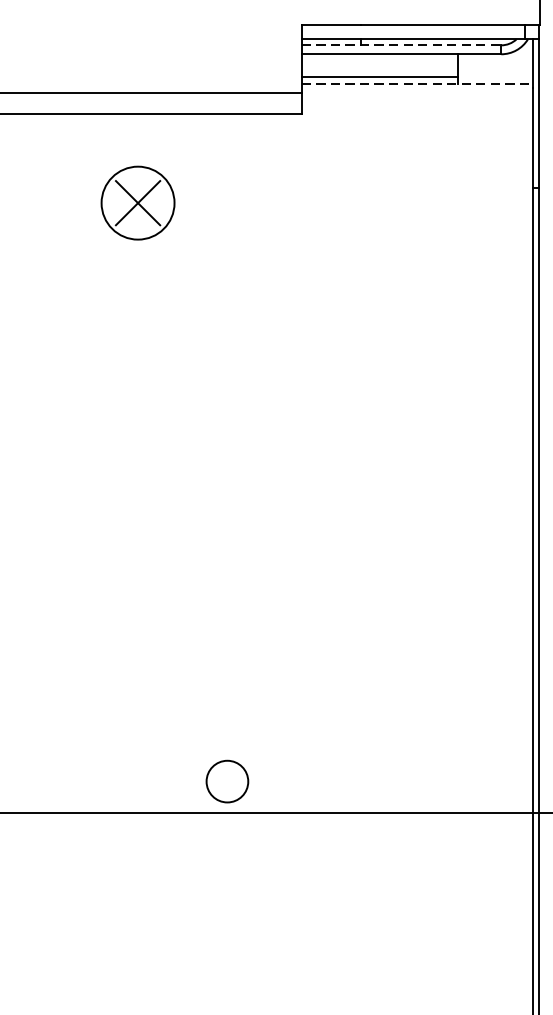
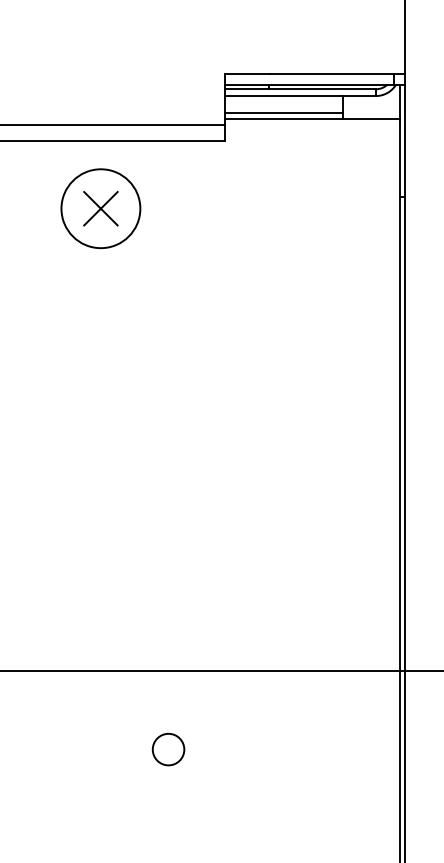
line: (401, 45) -> (300, 89), dashed -> solid
line: (417, 83) -> (312, 118), dashed -> solid
circle: (137, 202) -> (100, 208), size x1.43
circle: (227, 781) -> (168, 749), moved

